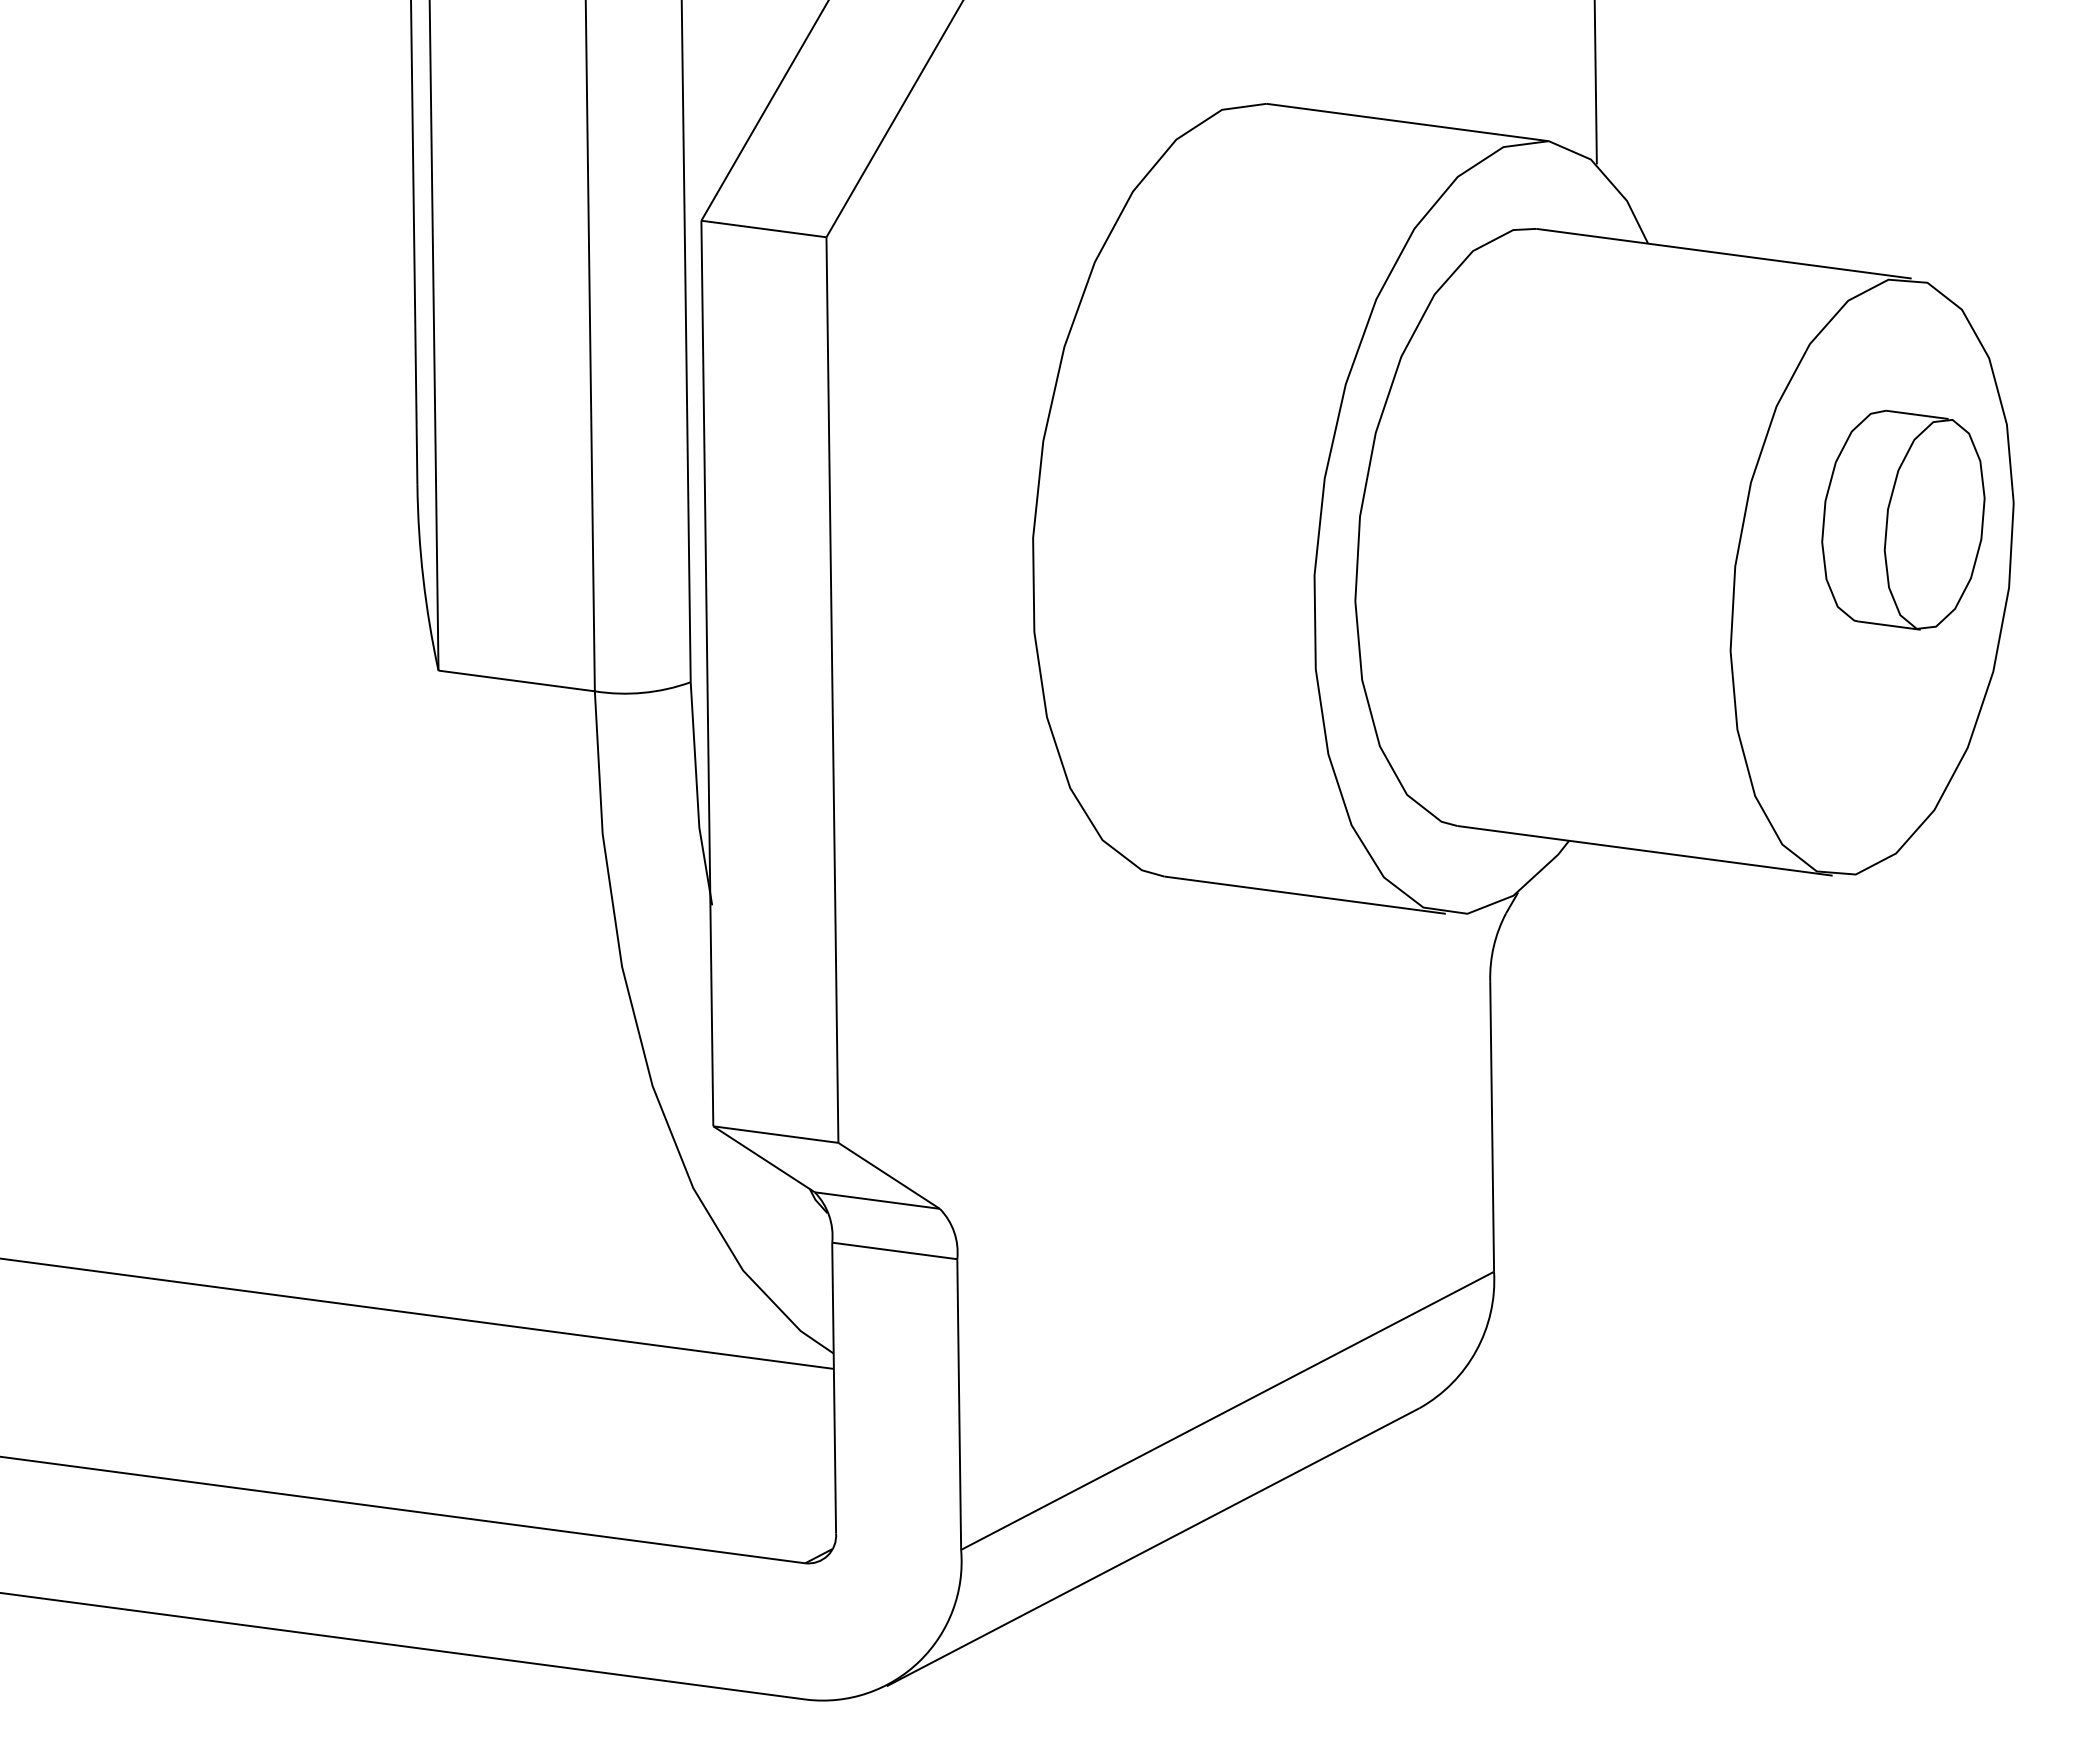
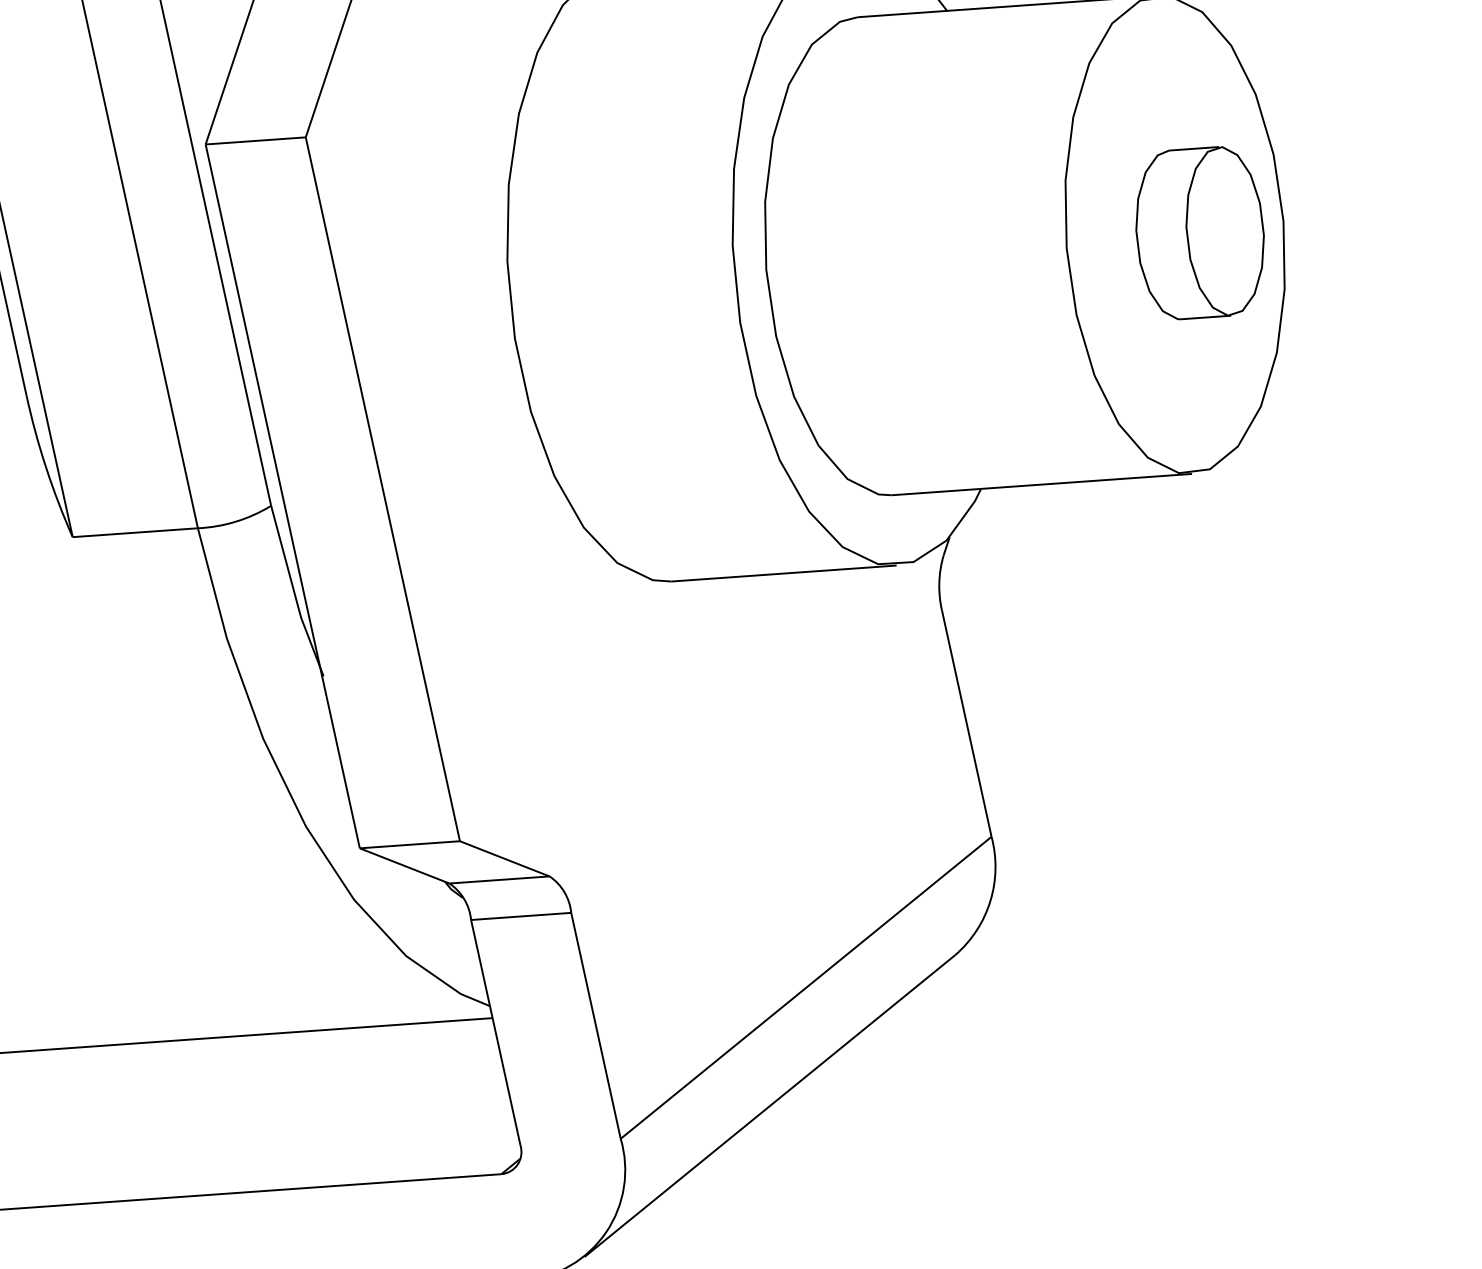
part: (1903, 519) -> (1200, 232), moved

